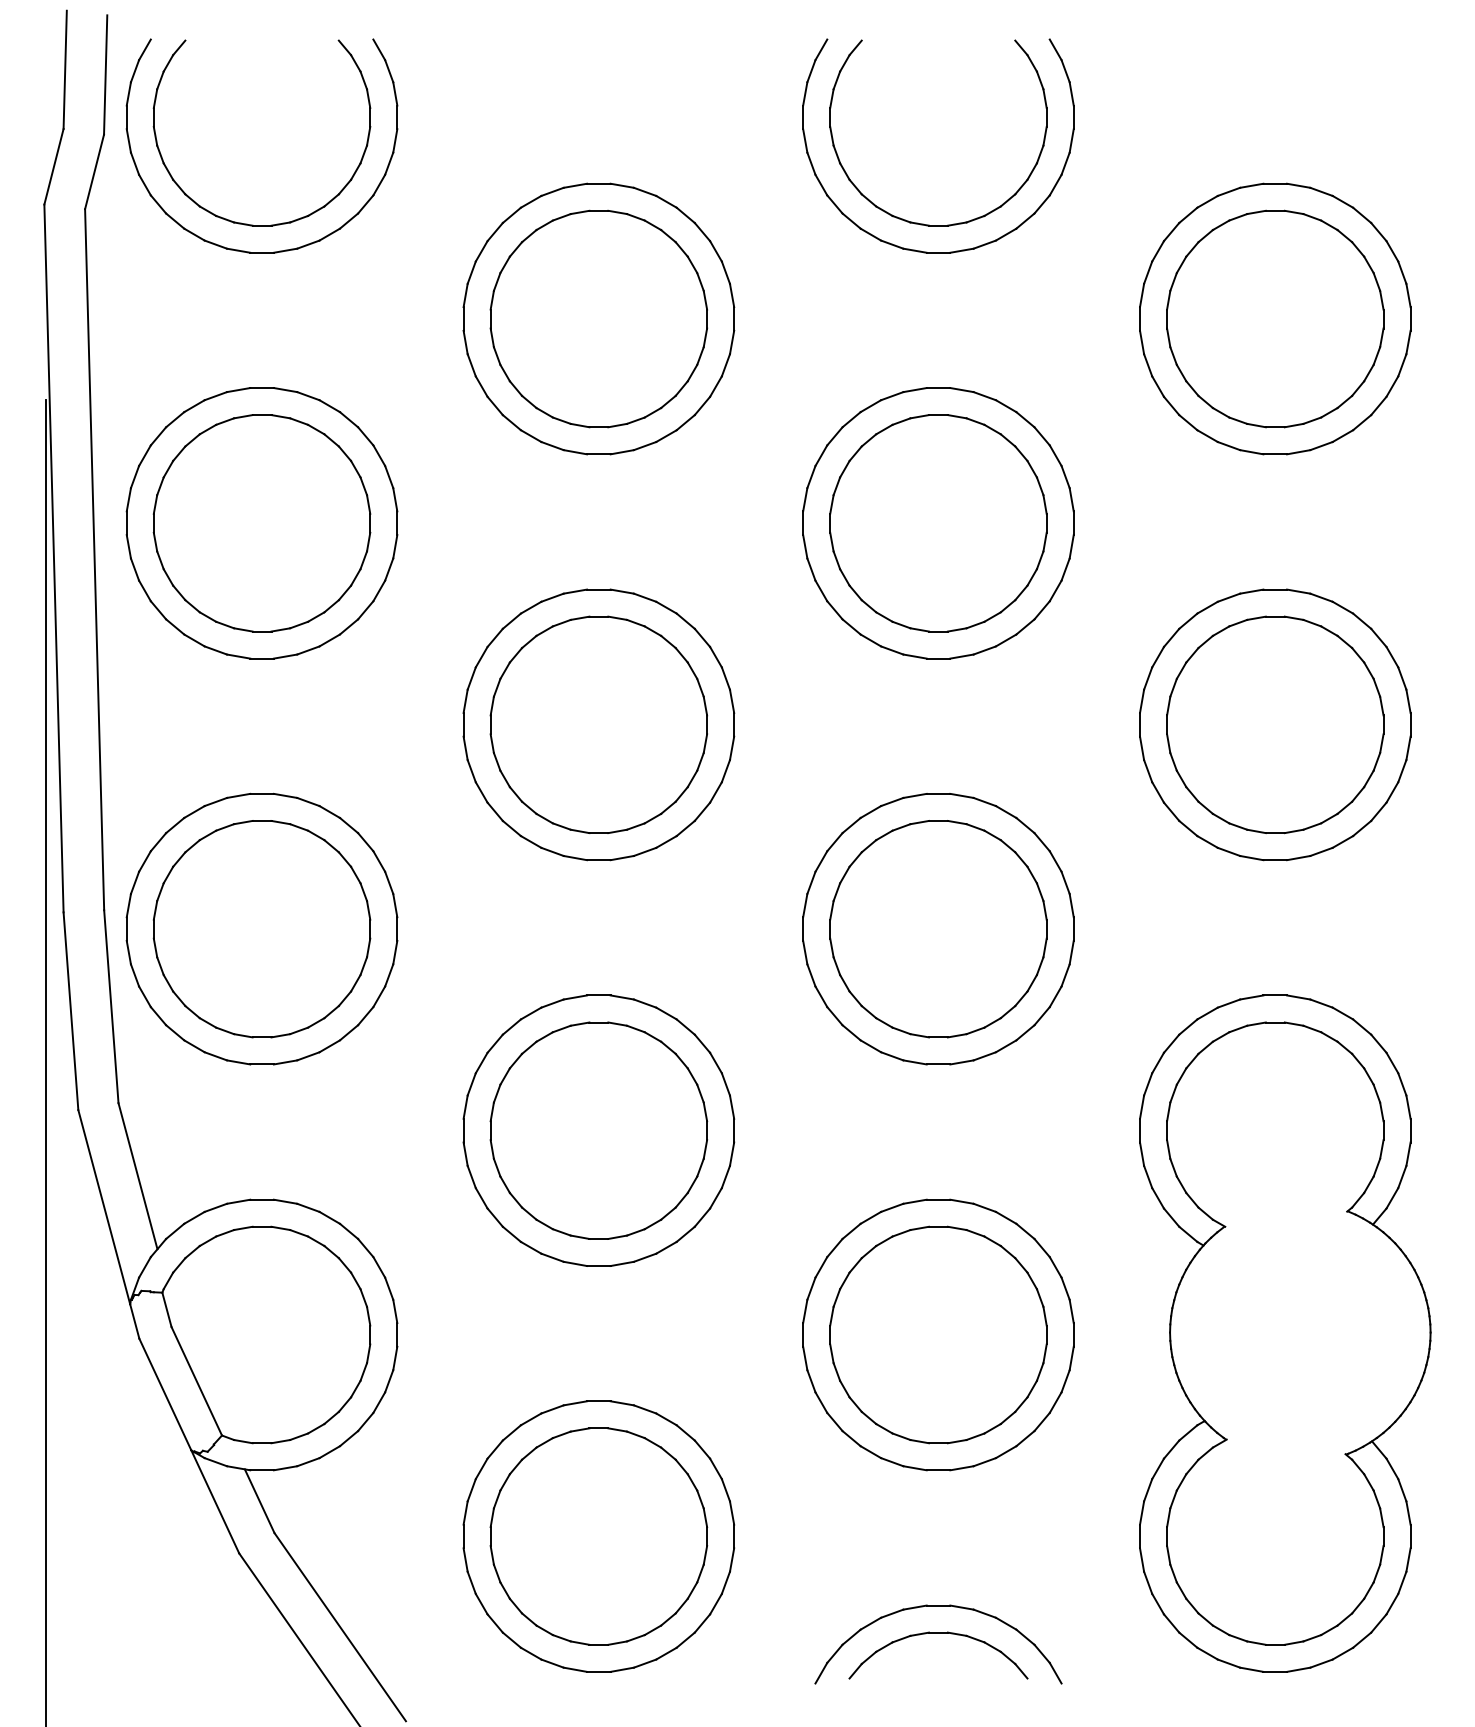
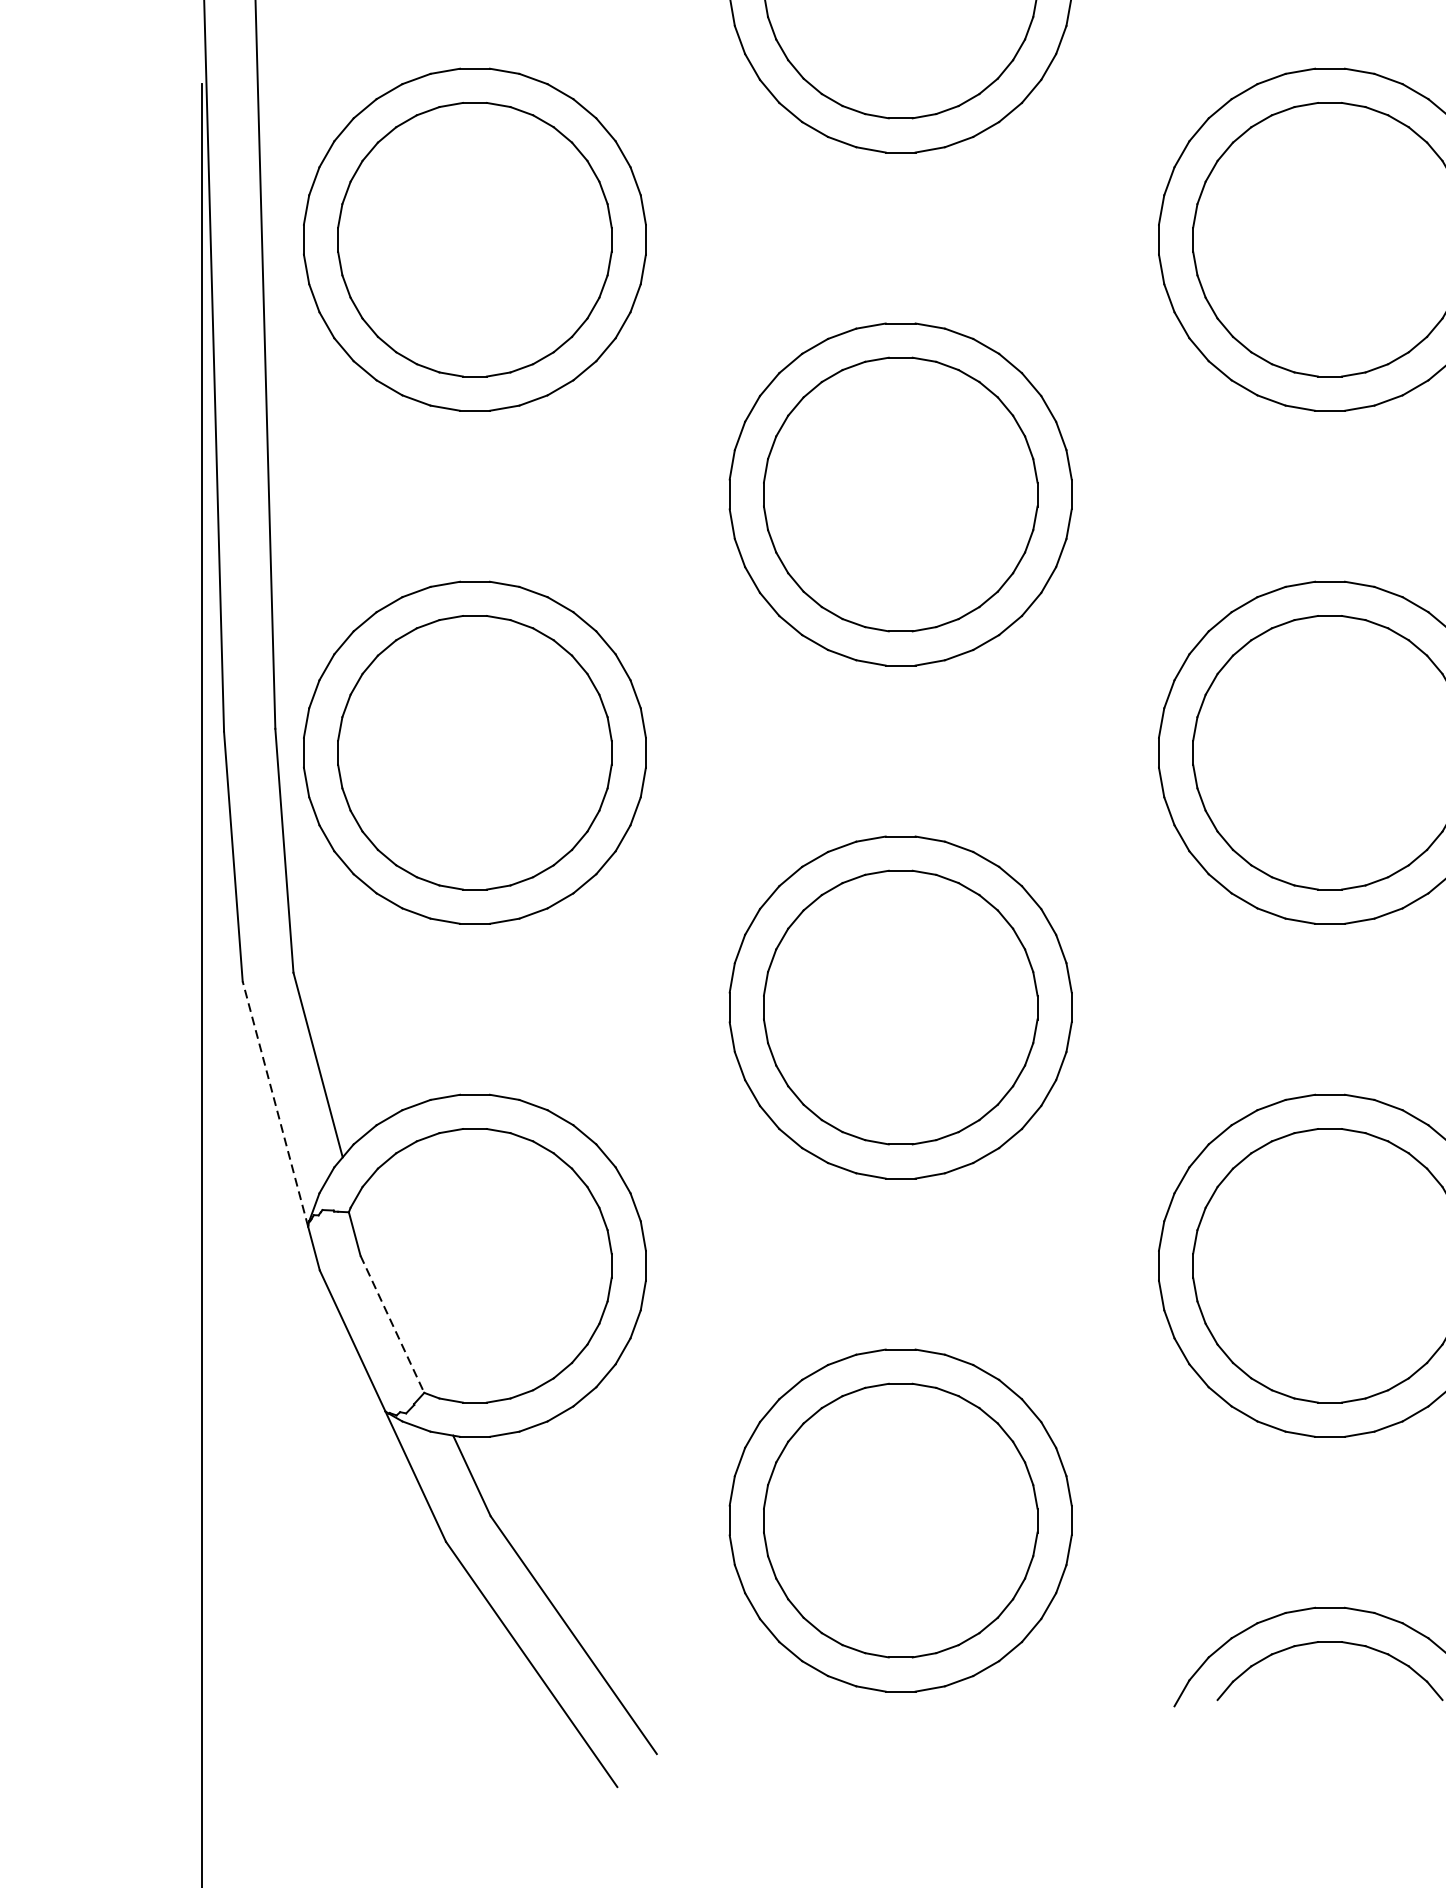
line: (104, 1206) -> (275, 1103), solid -> dashed
line: (196, 1381) -> (392, 1324), solid -> dashed

